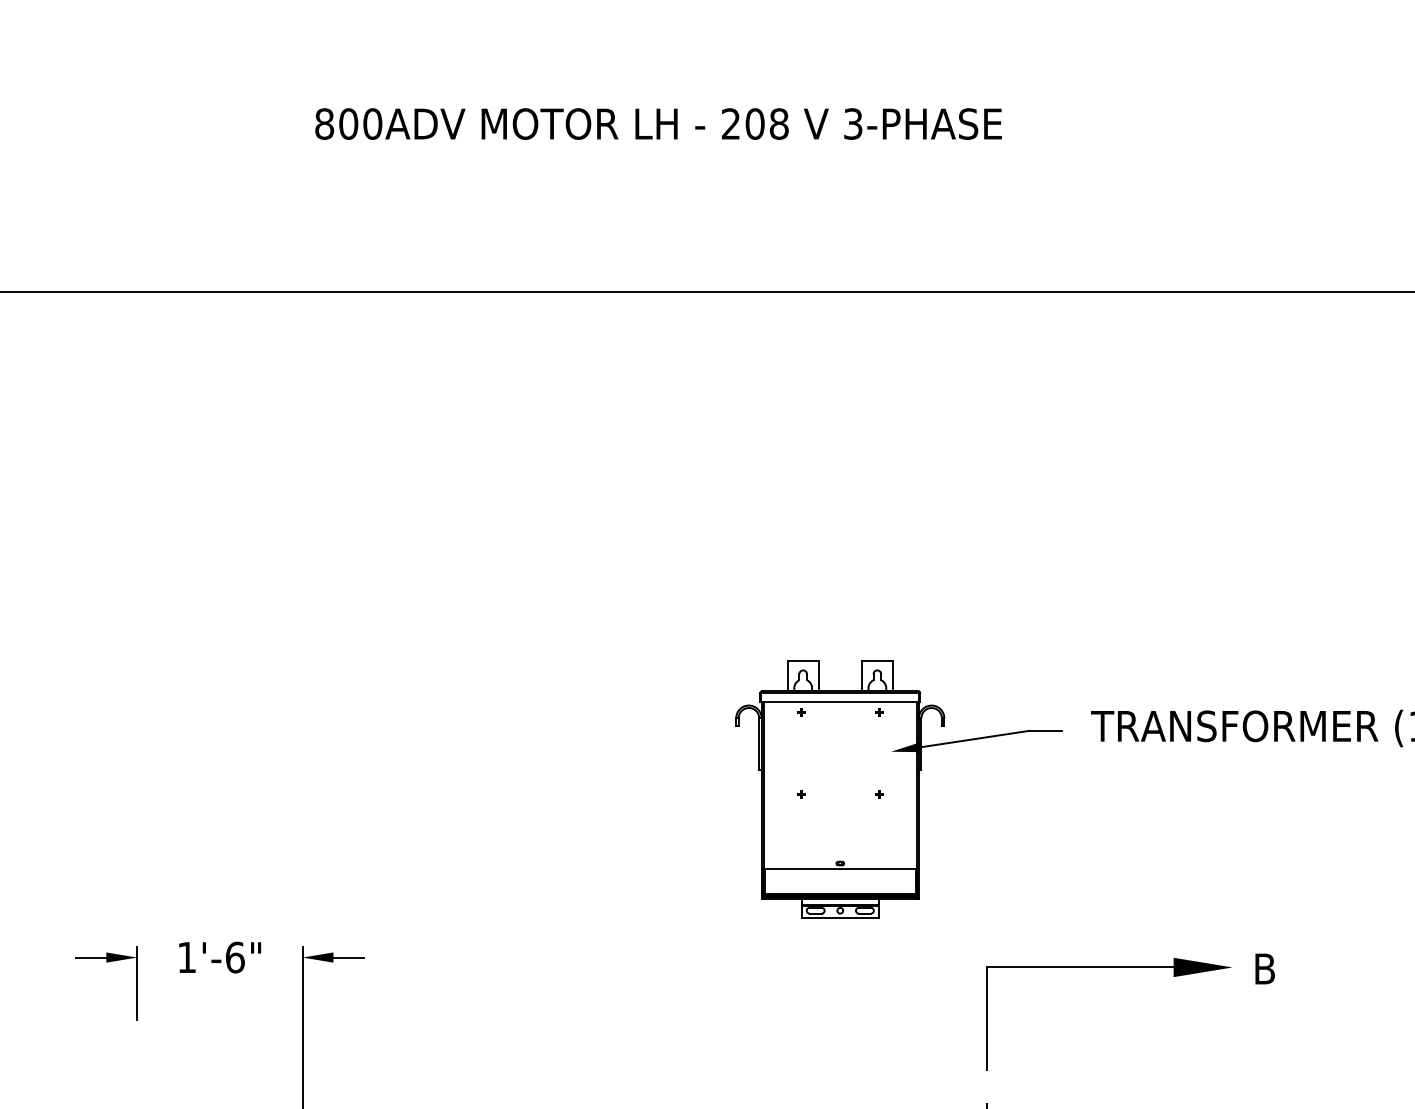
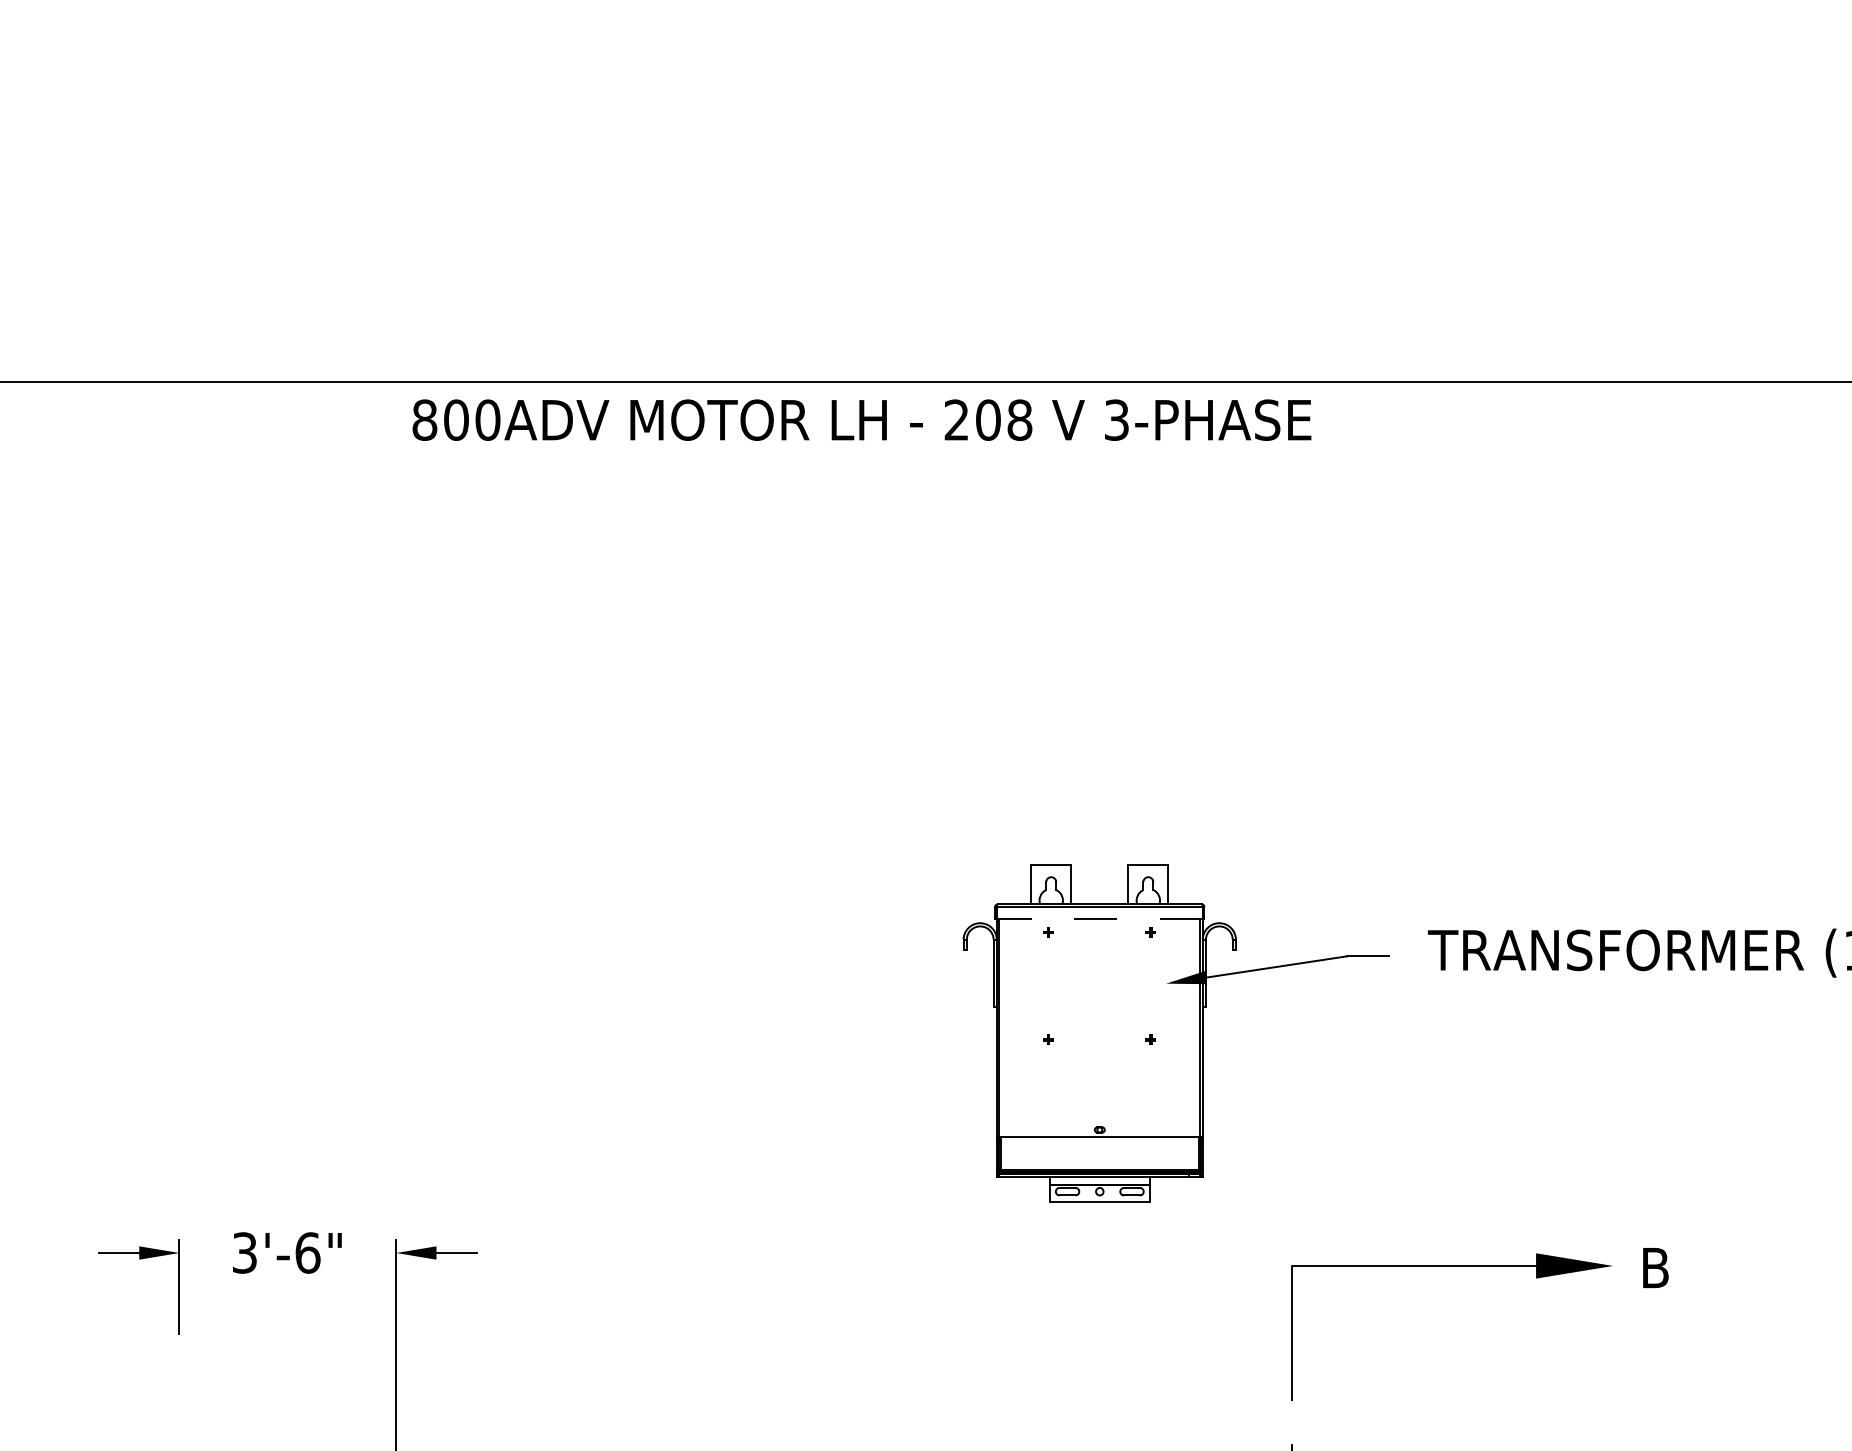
text: (658, 123) -> (861, 419), moved
line: (840, 701) -> (1099, 918), solid -> dashed
text: (186, 957) -> (244, 1252), 1'-6" -> 3'-6"

